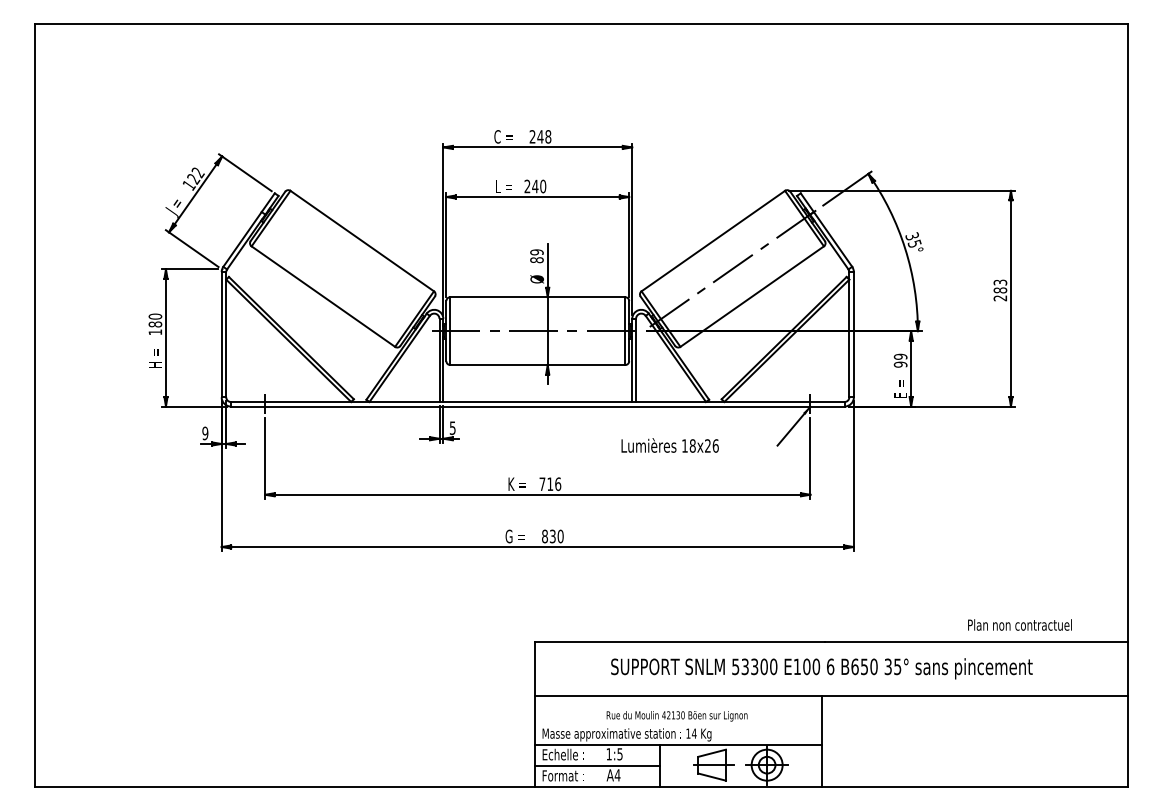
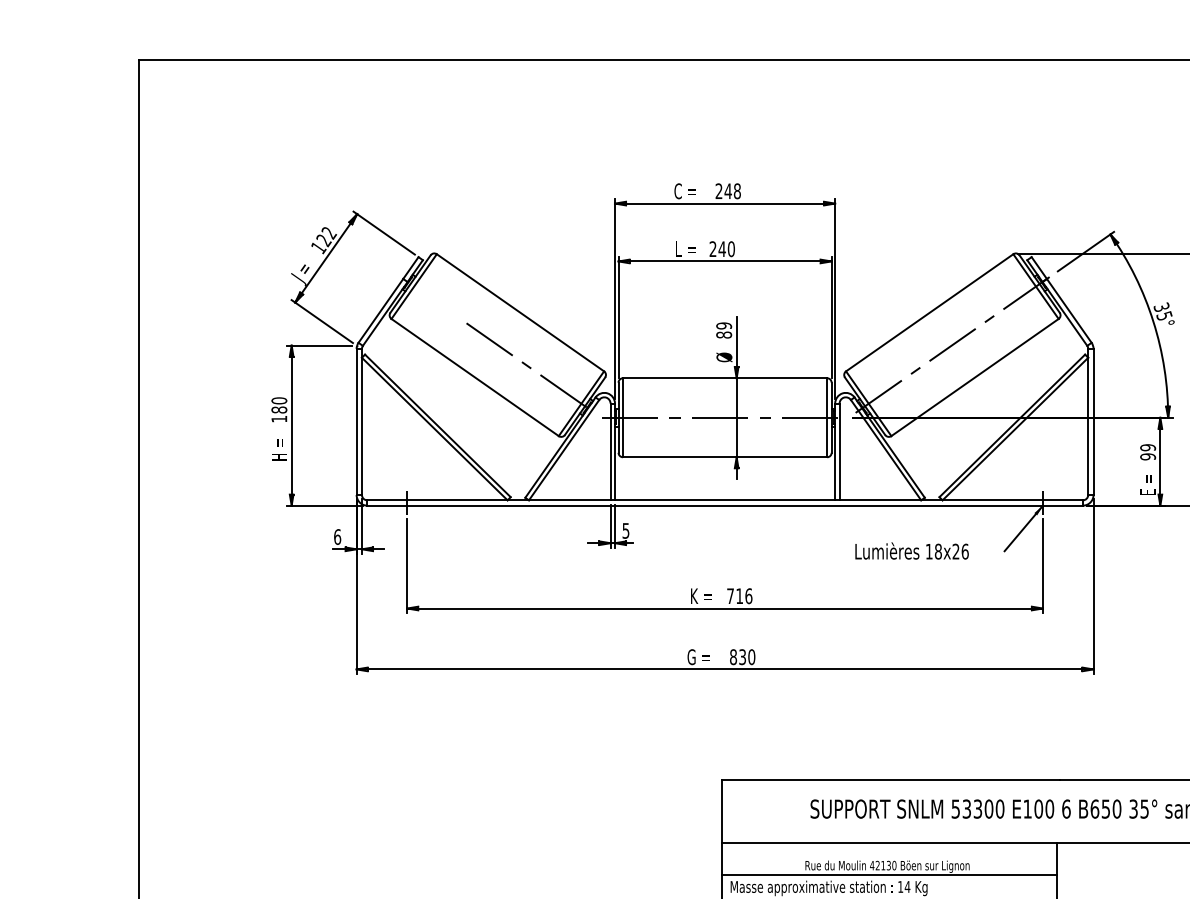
line: (369, 287) -> (528, 366), added
text: (205, 433) -> (337, 537), 9 -> 6
text: (669, 445) -> (911, 551), moved
line: (678, 723) -> (889, 875), added

